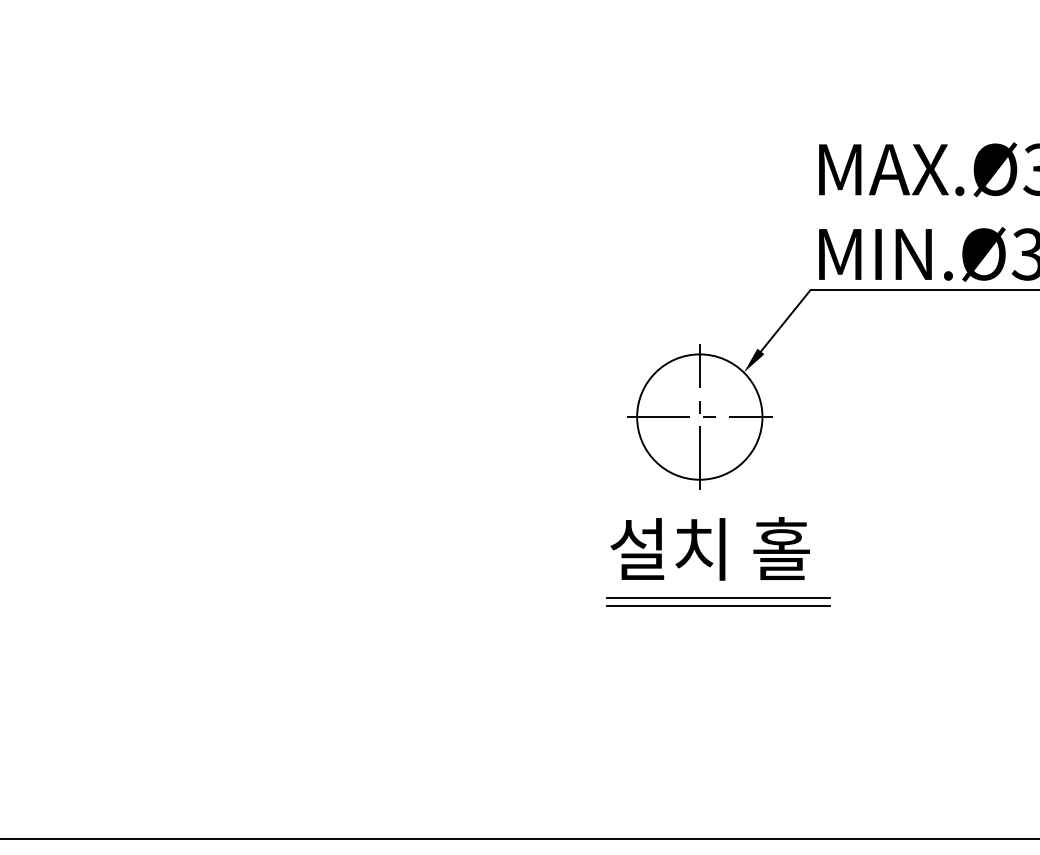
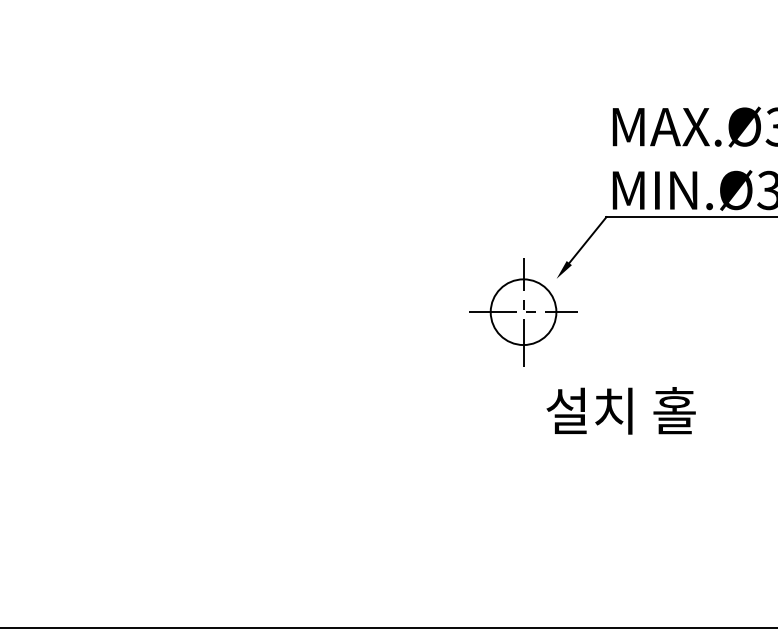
circle: (699, 416) -> (523, 311), size x0.7
text: (709, 548) -> (620, 410), moved
line: (718, 598) -> (537, 447), removed
line: (718, 606) -> (537, 453), removed

